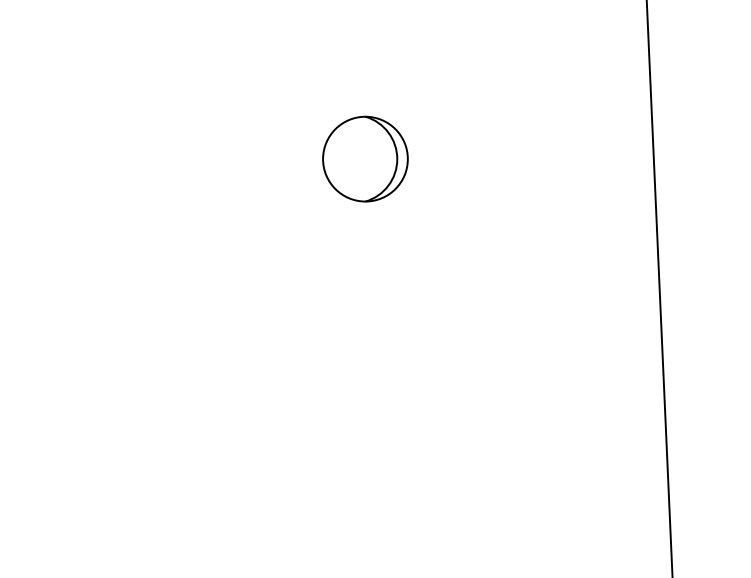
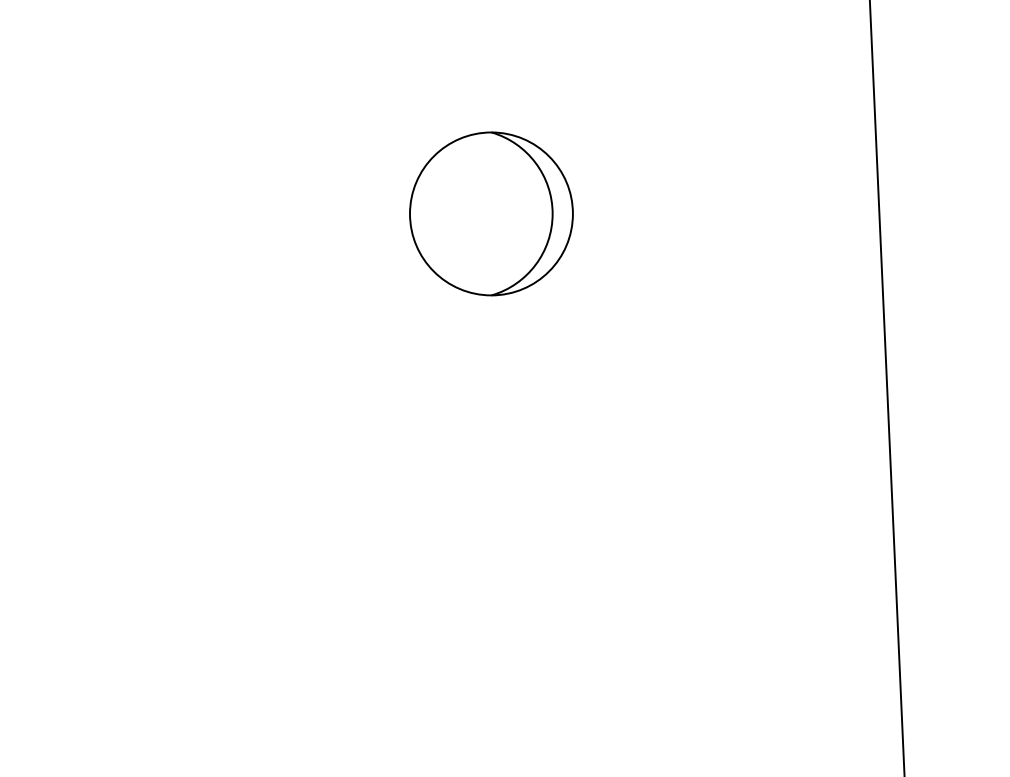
part: (365, 158) -> (491, 212), size x1.43

